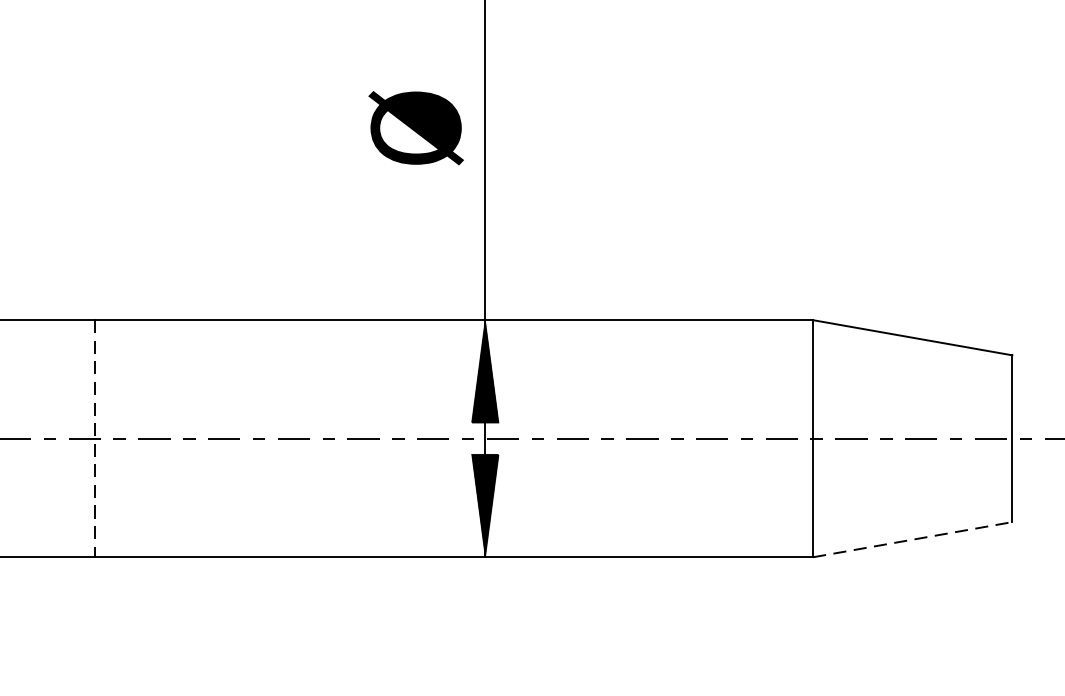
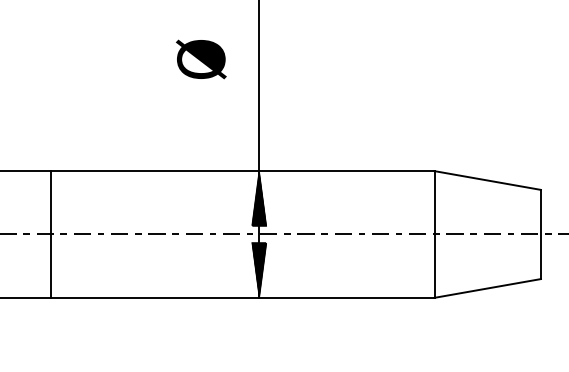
text: (416, 128) -> (201, 59), moved
line: (94, 438) -> (50, 234), dashed -> solid
line: (914, 539) -> (488, 288), dashed -> solid

